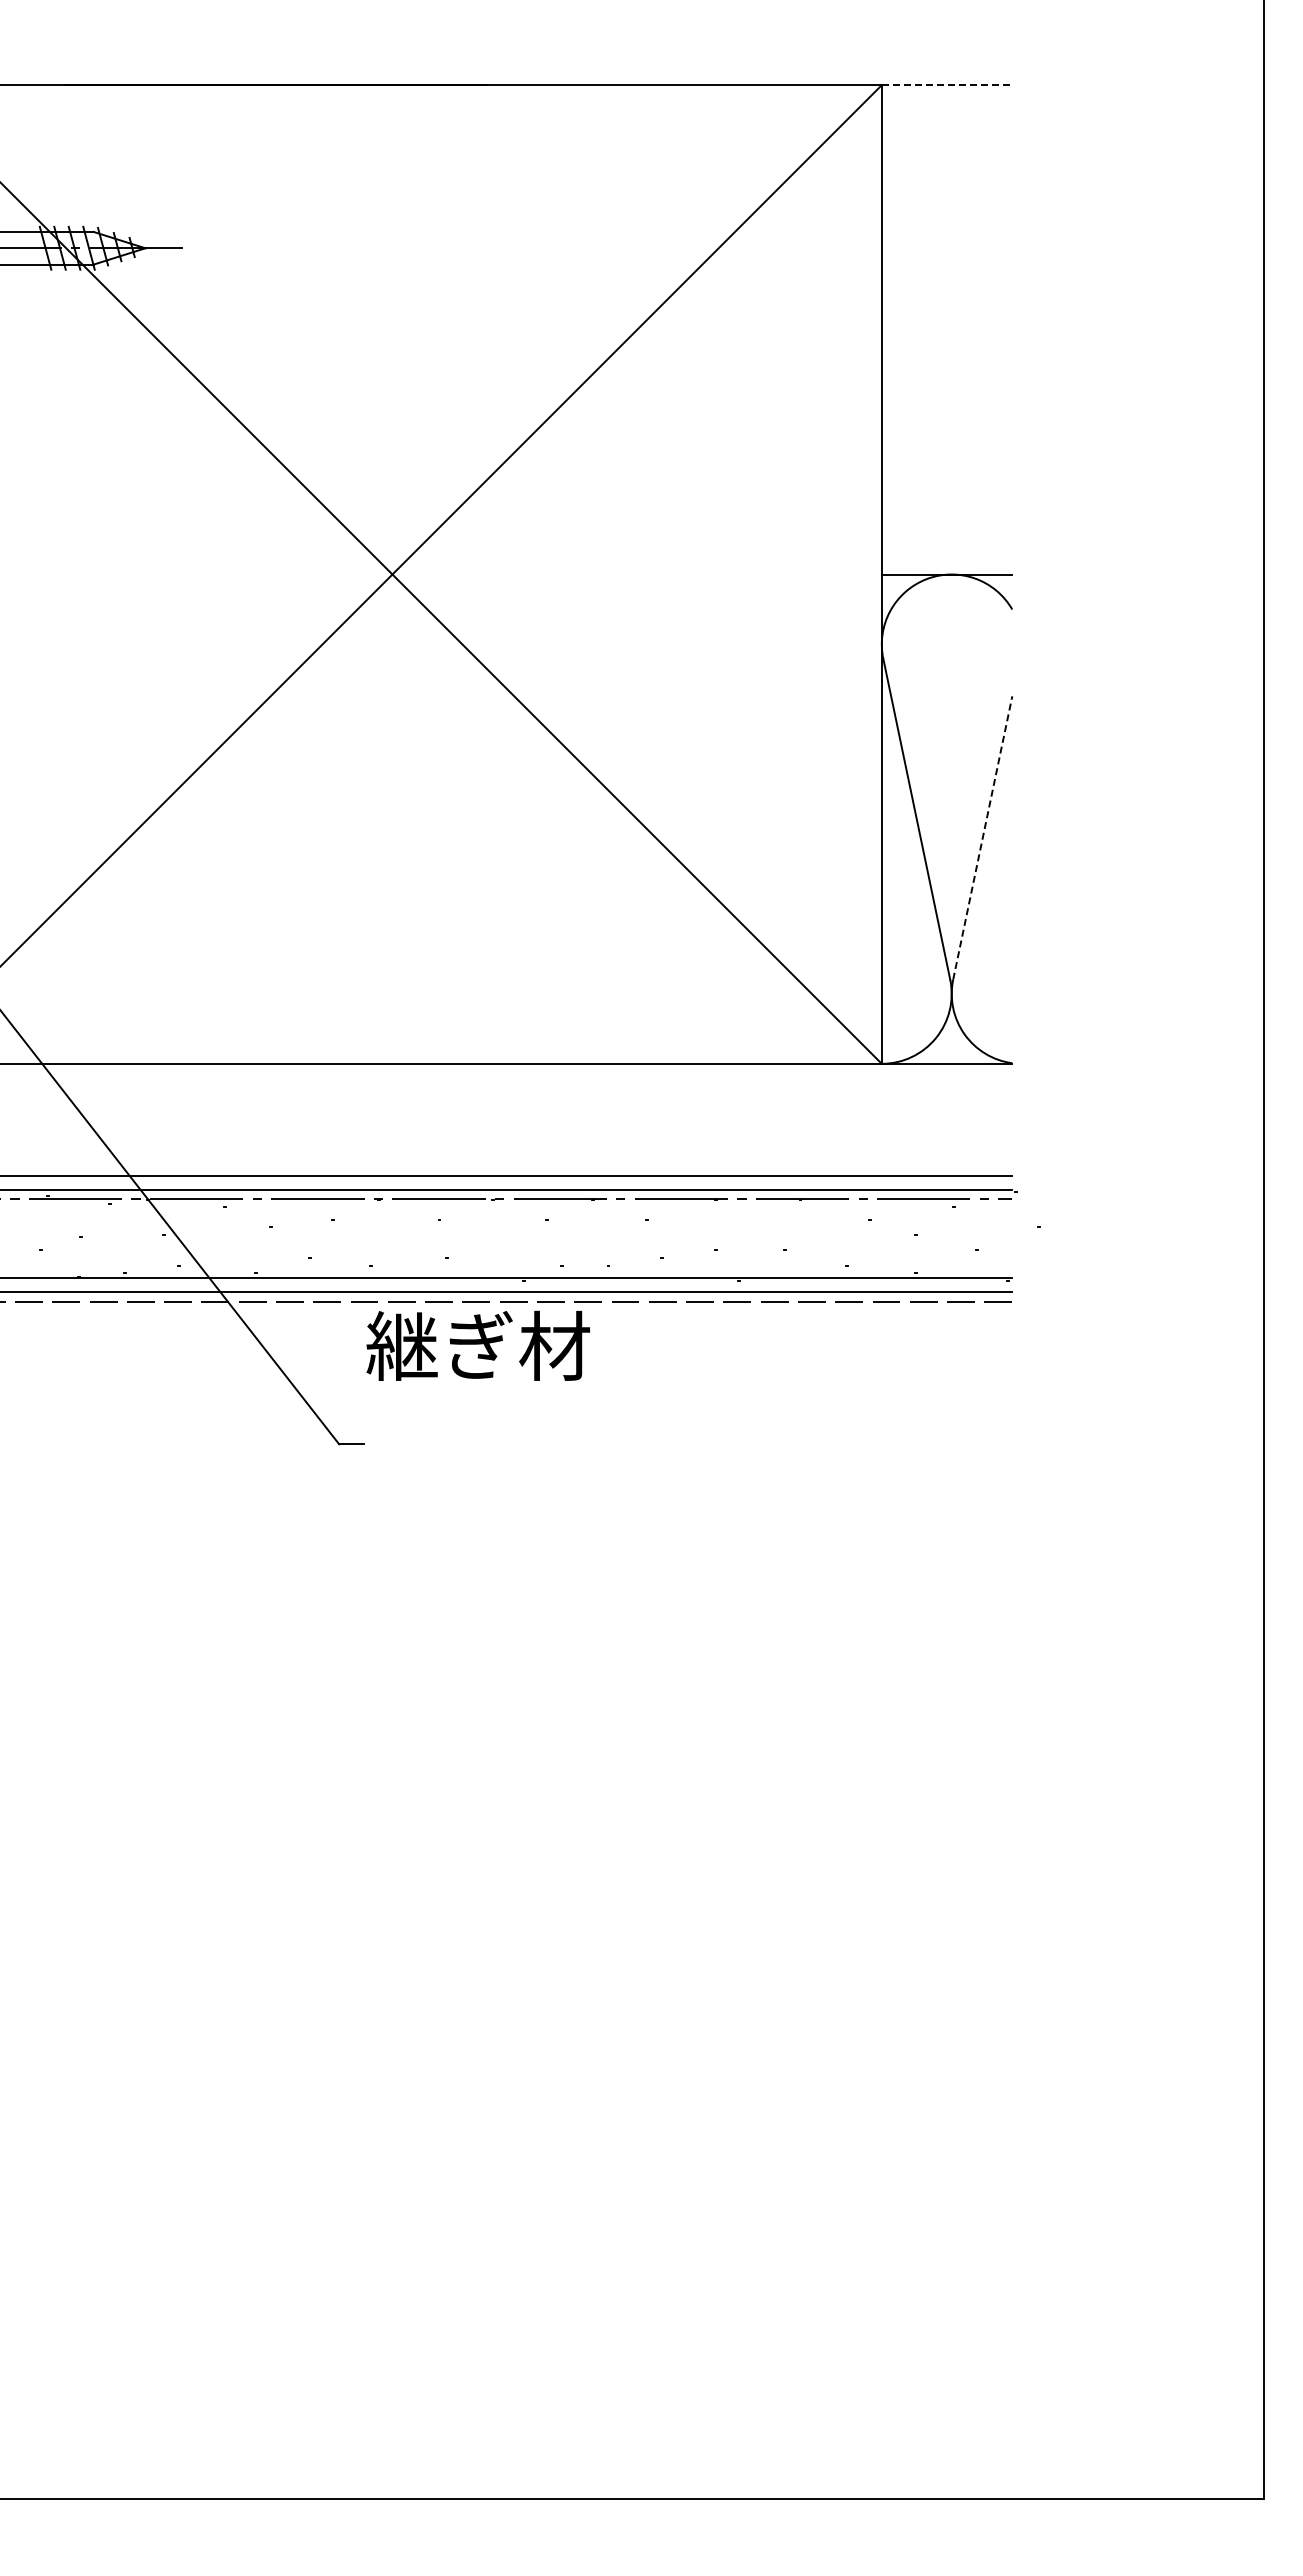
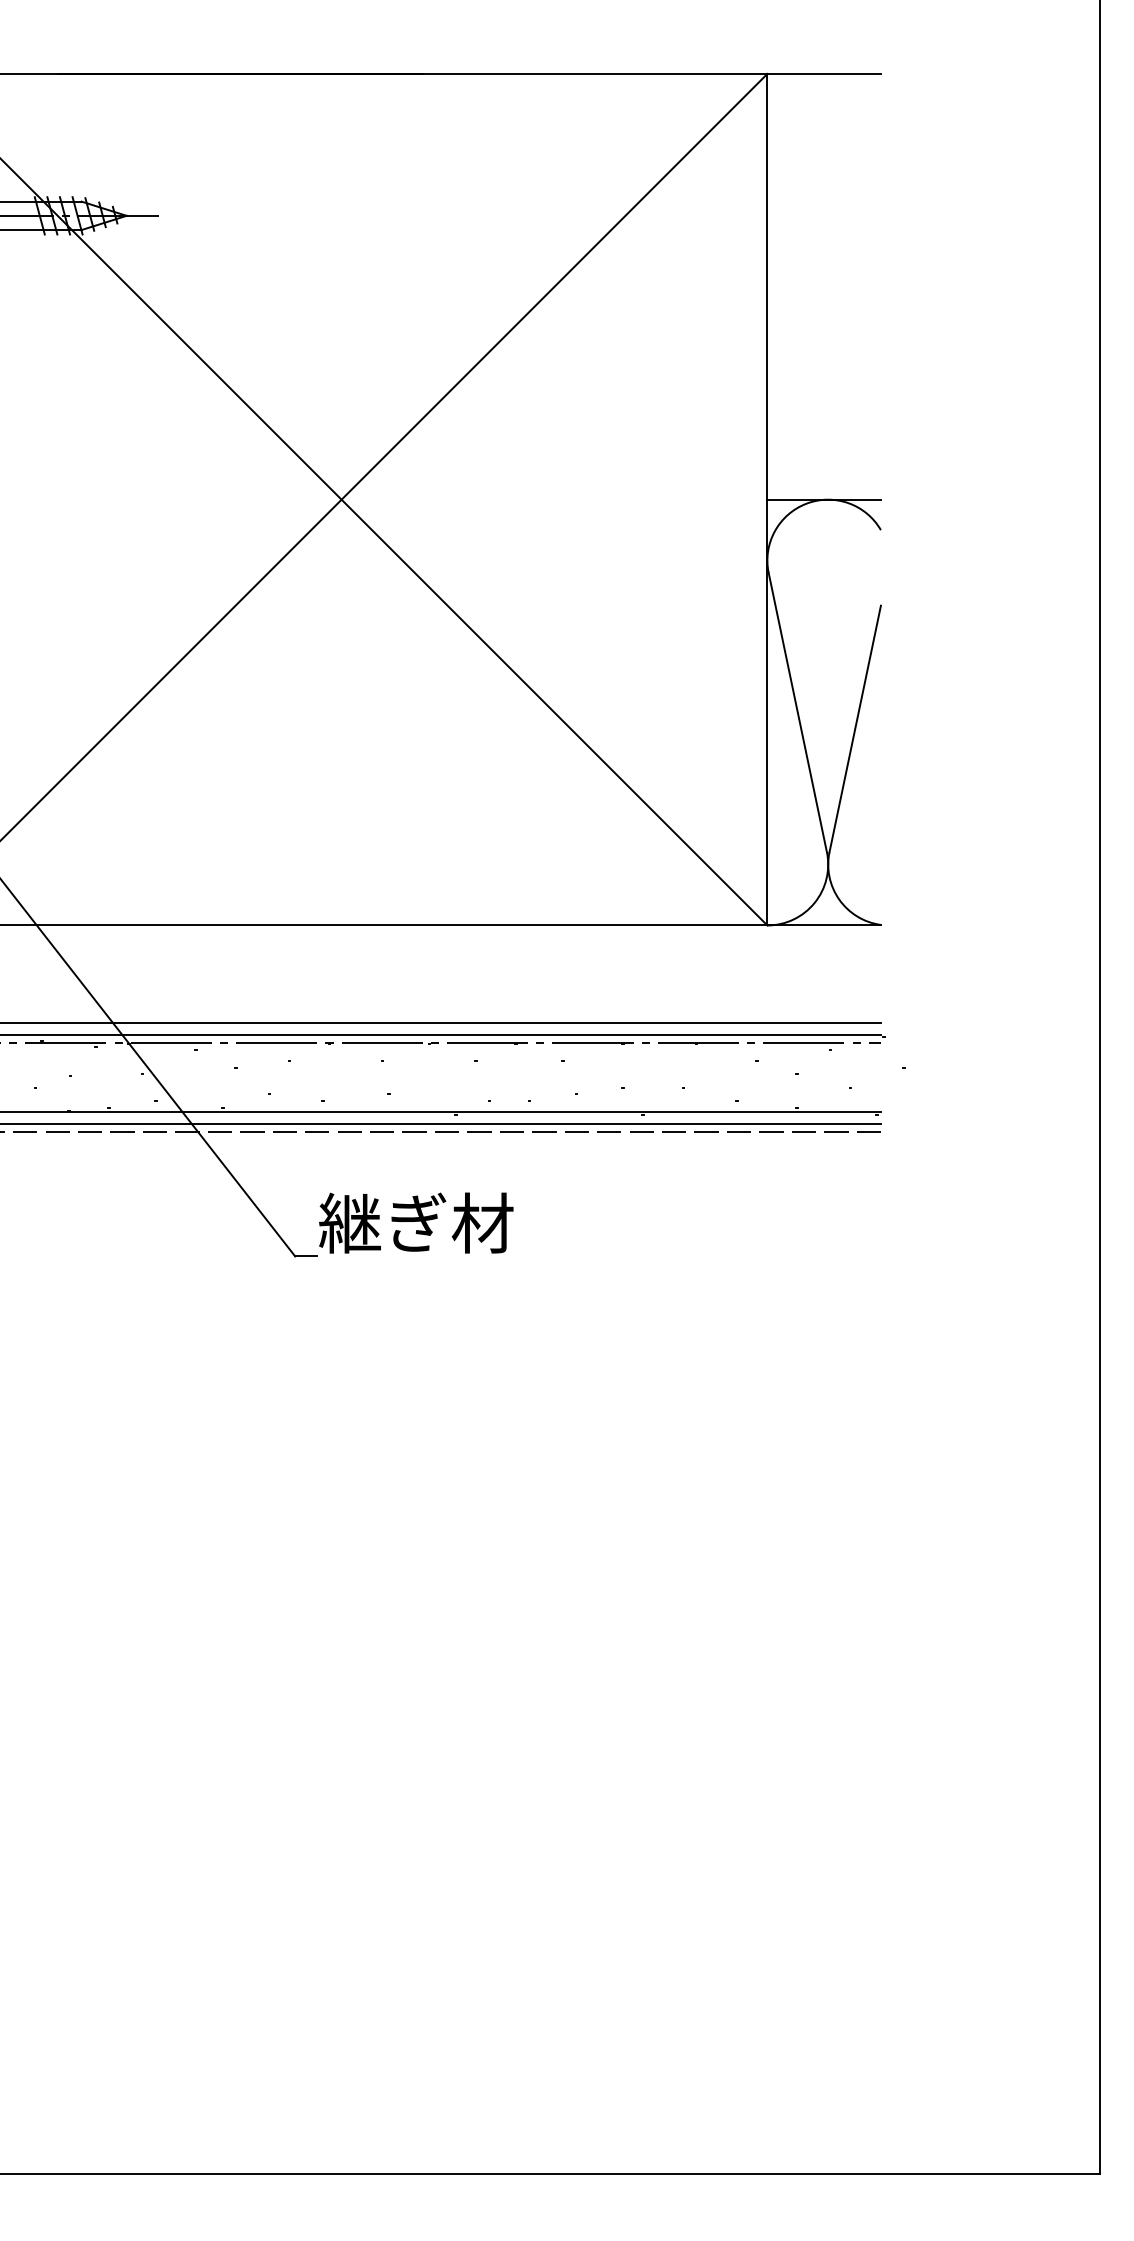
line: (947, 85) -> (824, 74), dashed -> solid
line: (982, 838) -> (855, 729), dashed -> solid
text: (477, 1345) -> (415, 1222), moved

